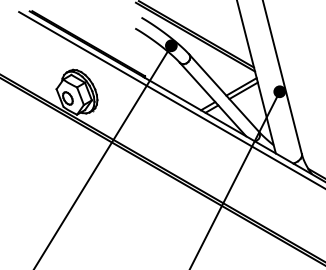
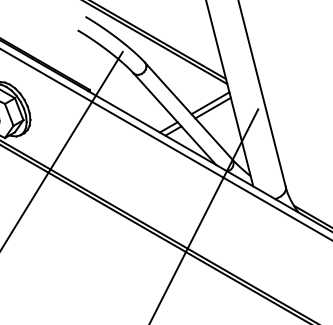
fill: (171, 45) -> (122, 51), removed
fill: (279, 91) -> (257, 109), removed

